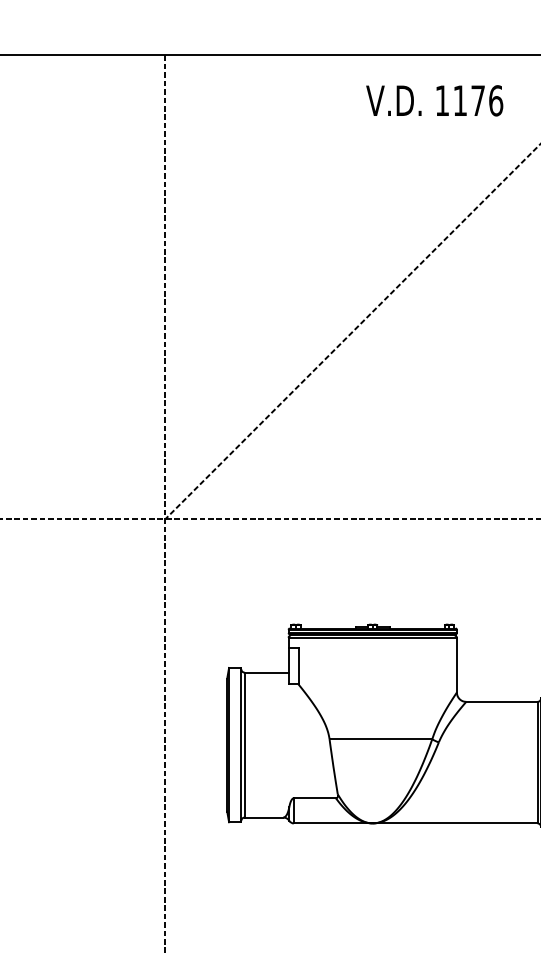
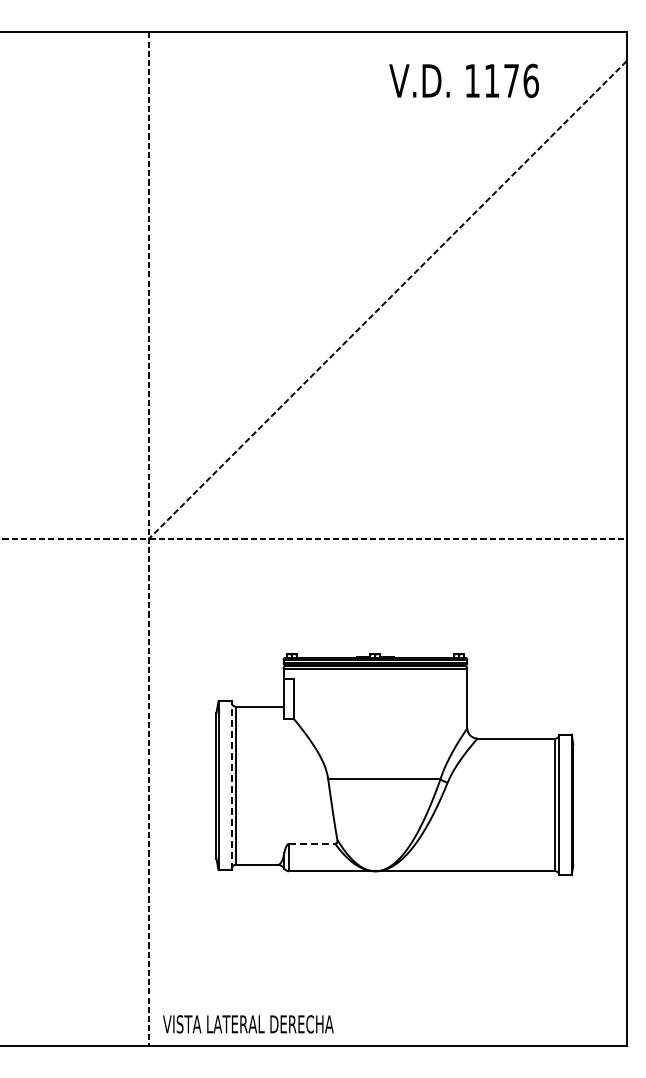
text: (434, 100) -> (463, 80), moved
line: (241, 744) -> (231, 785), solid -> dashed
line: (315, 797) -> (312, 843), solid -> dashed

